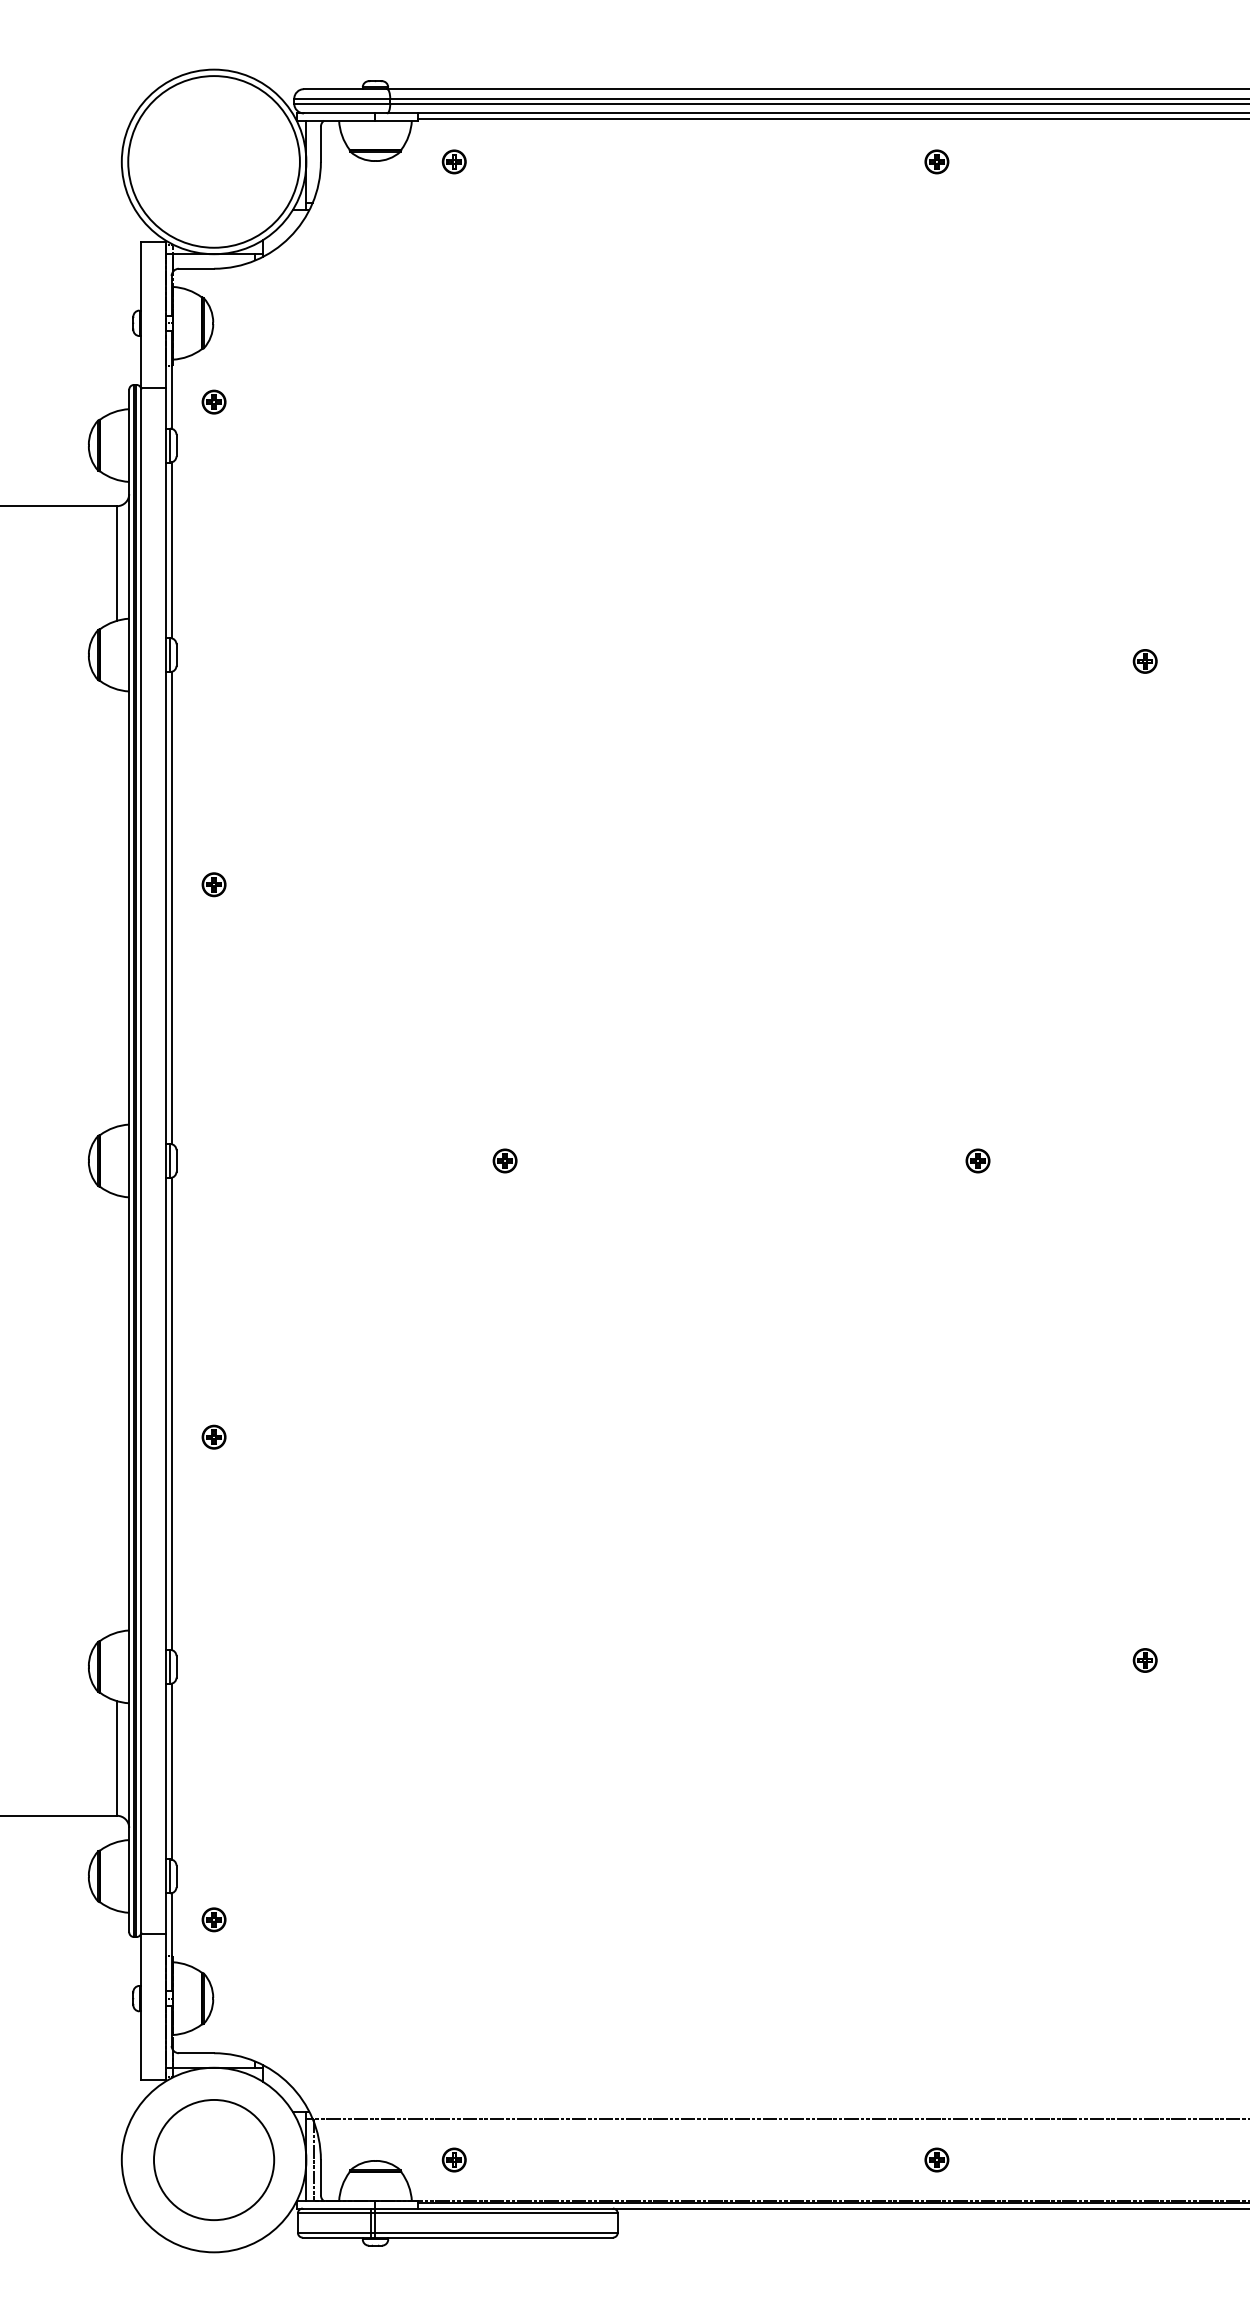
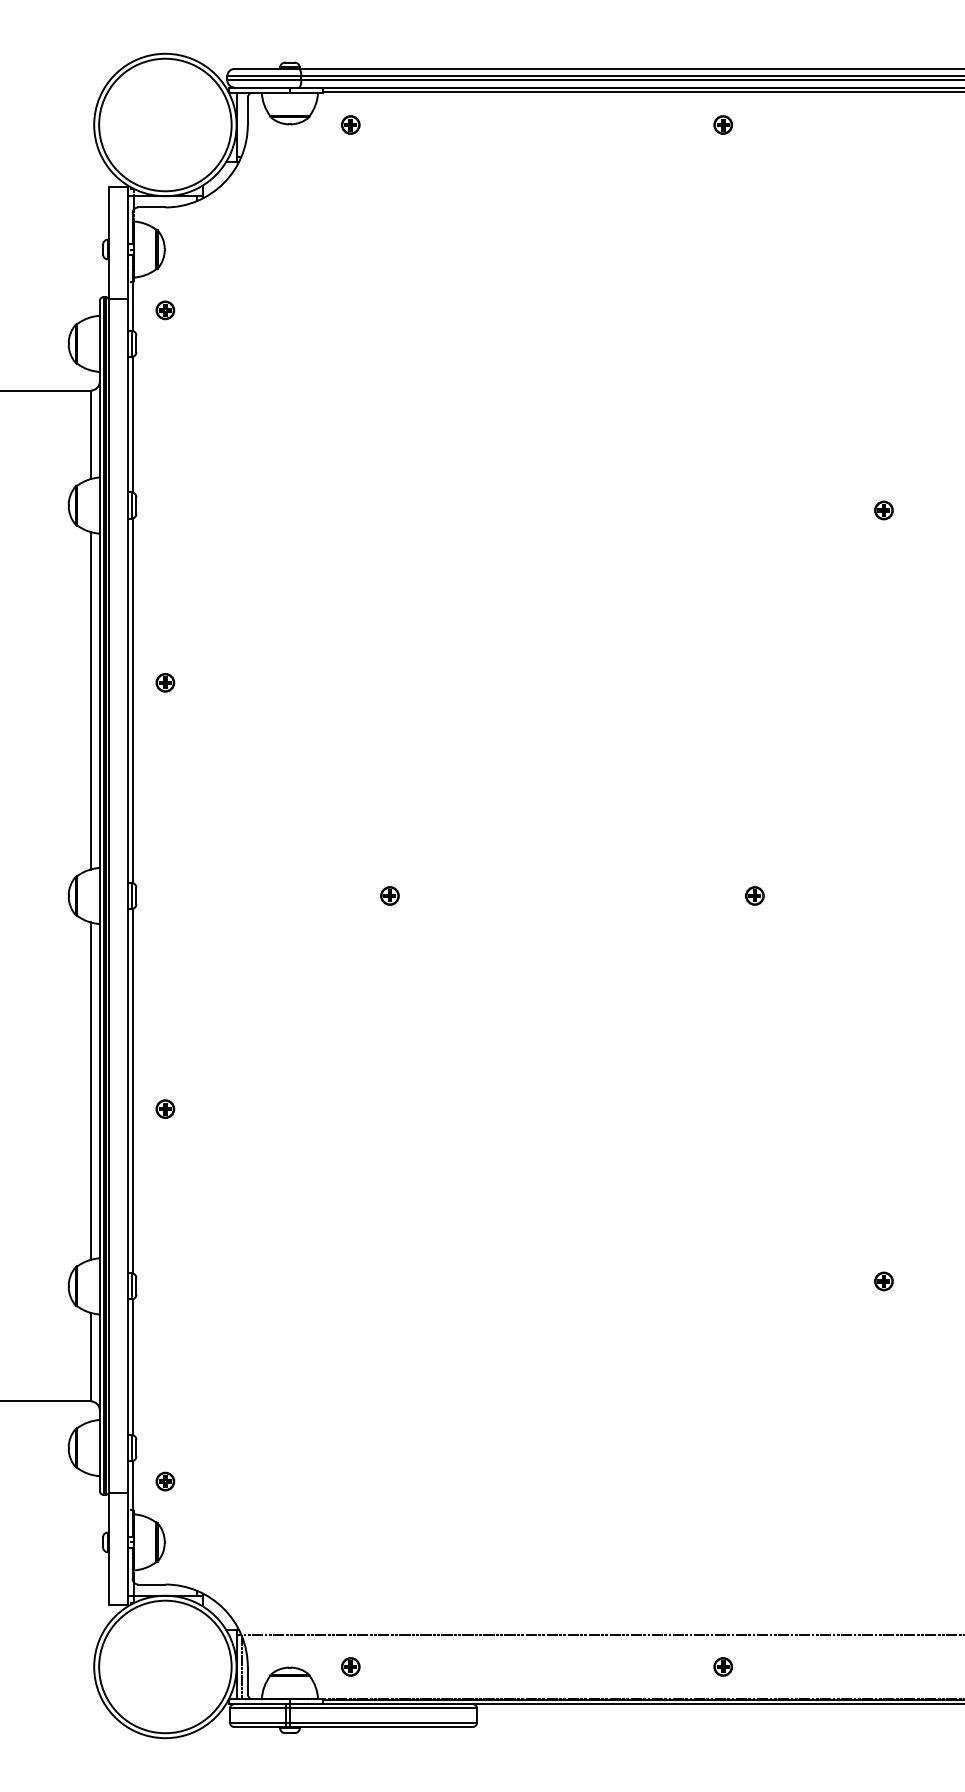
line: (117, 907) -> (90, 700), added
line: (117, 1413) -> (90, 1090), added
circle: (213, 2159) -> (164, 1666), size x1.43

